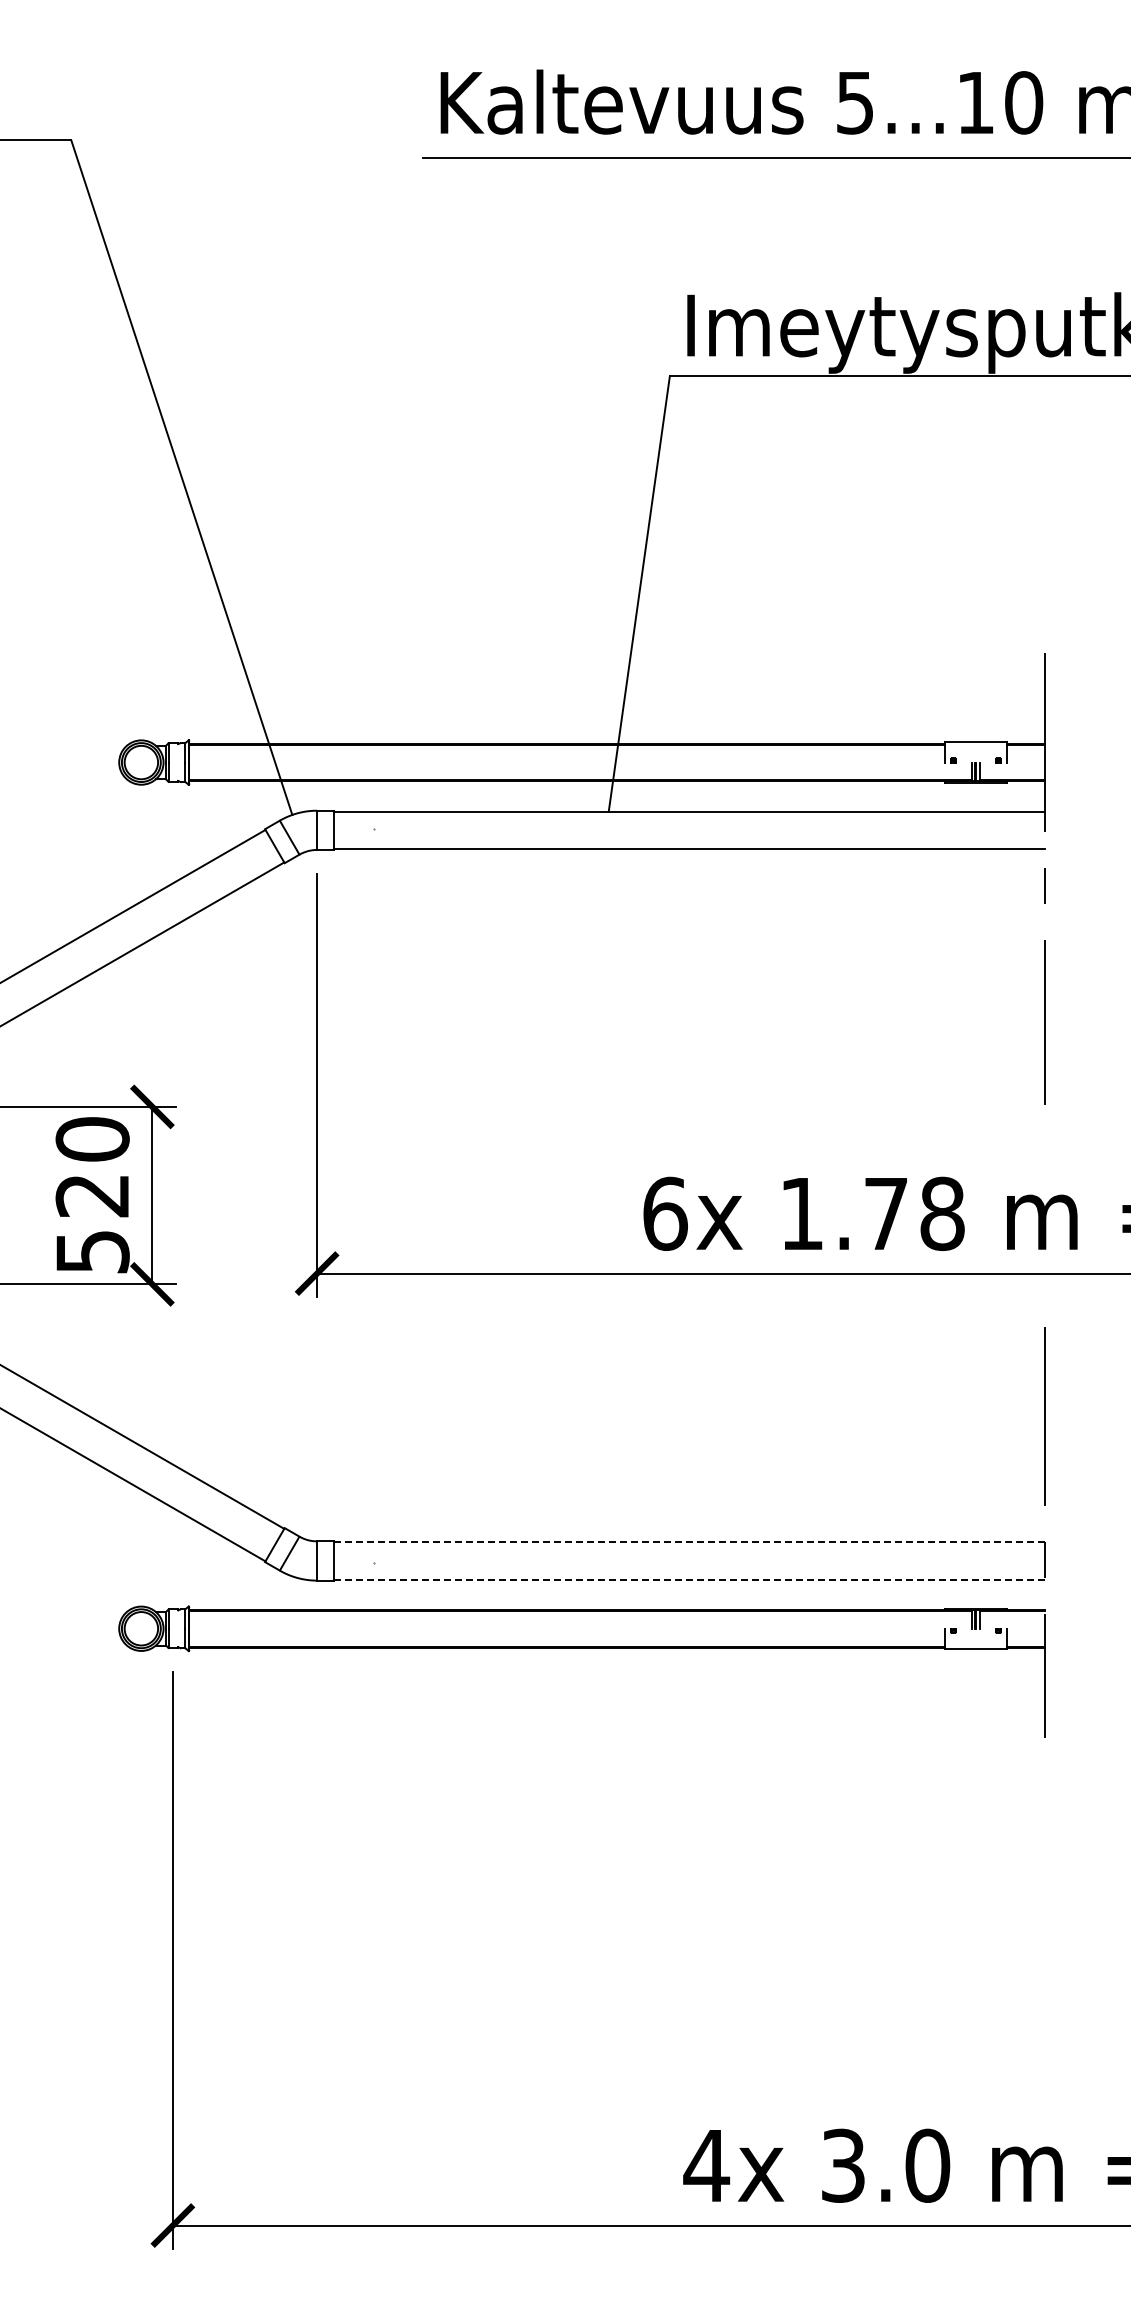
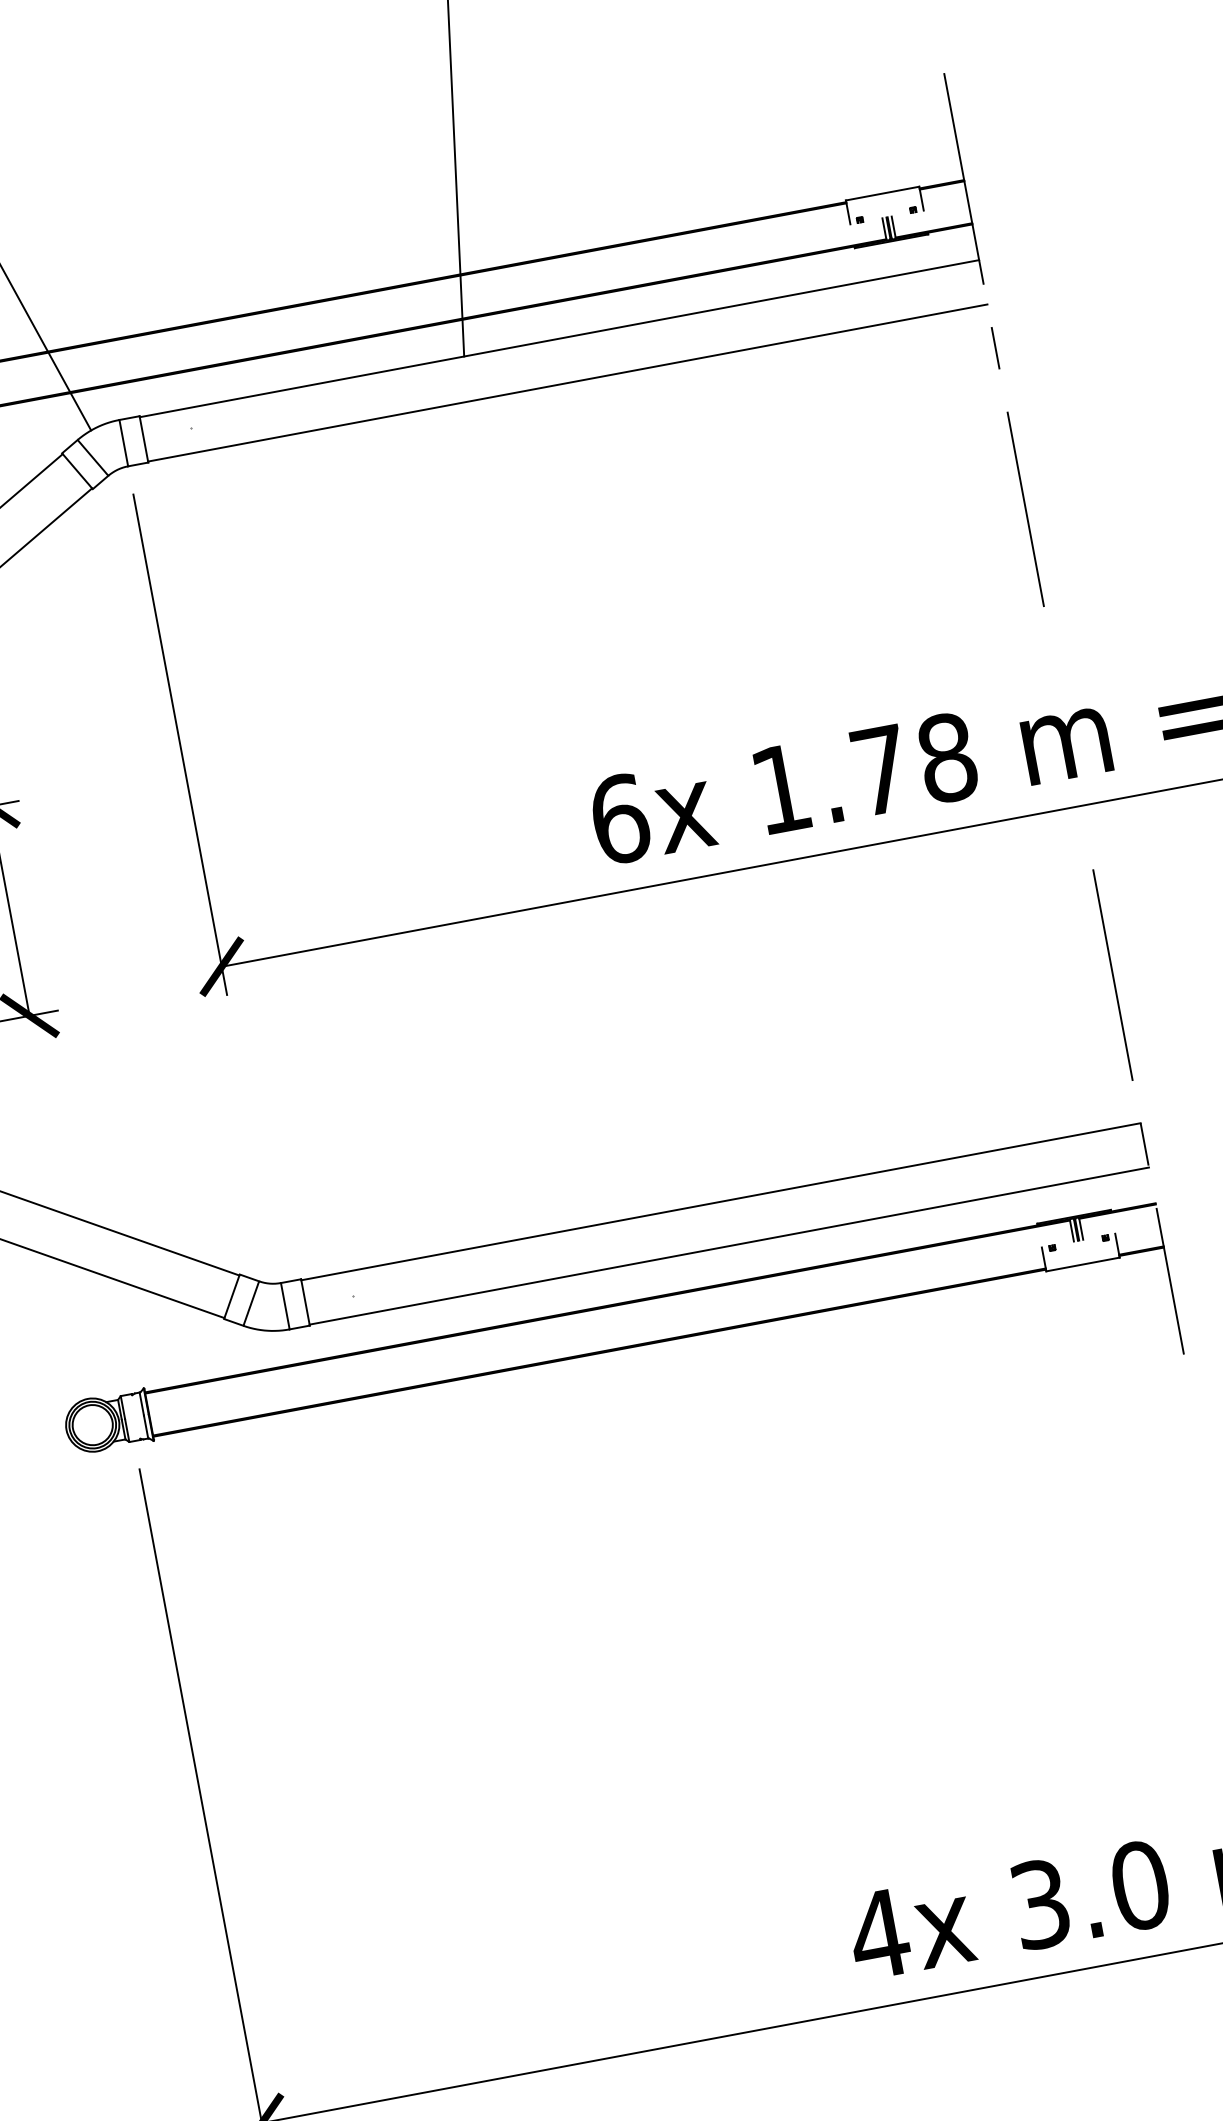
line: (689, 1542) -> (721, 1202), dashed -> solid
line: (688, 1579) -> (728, 1245), dashed -> solid

